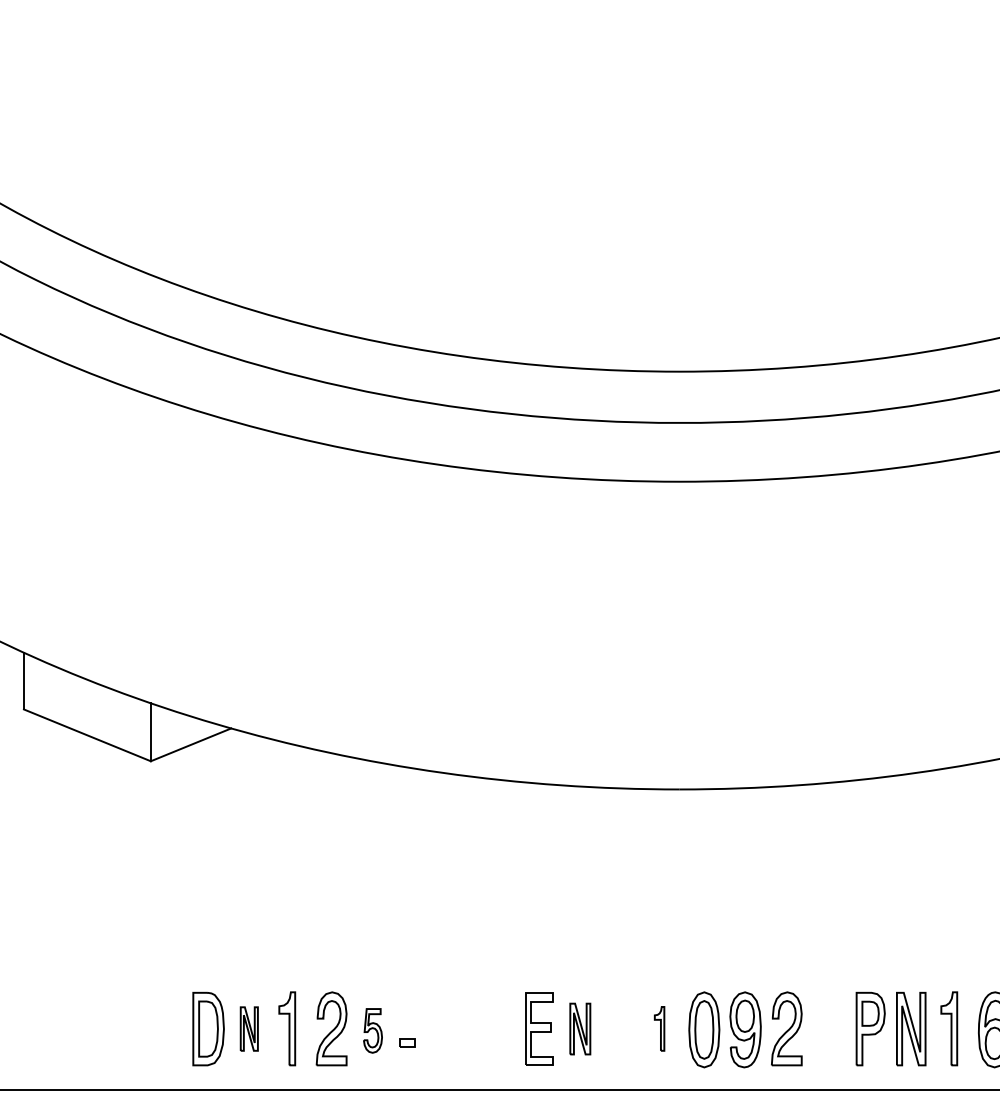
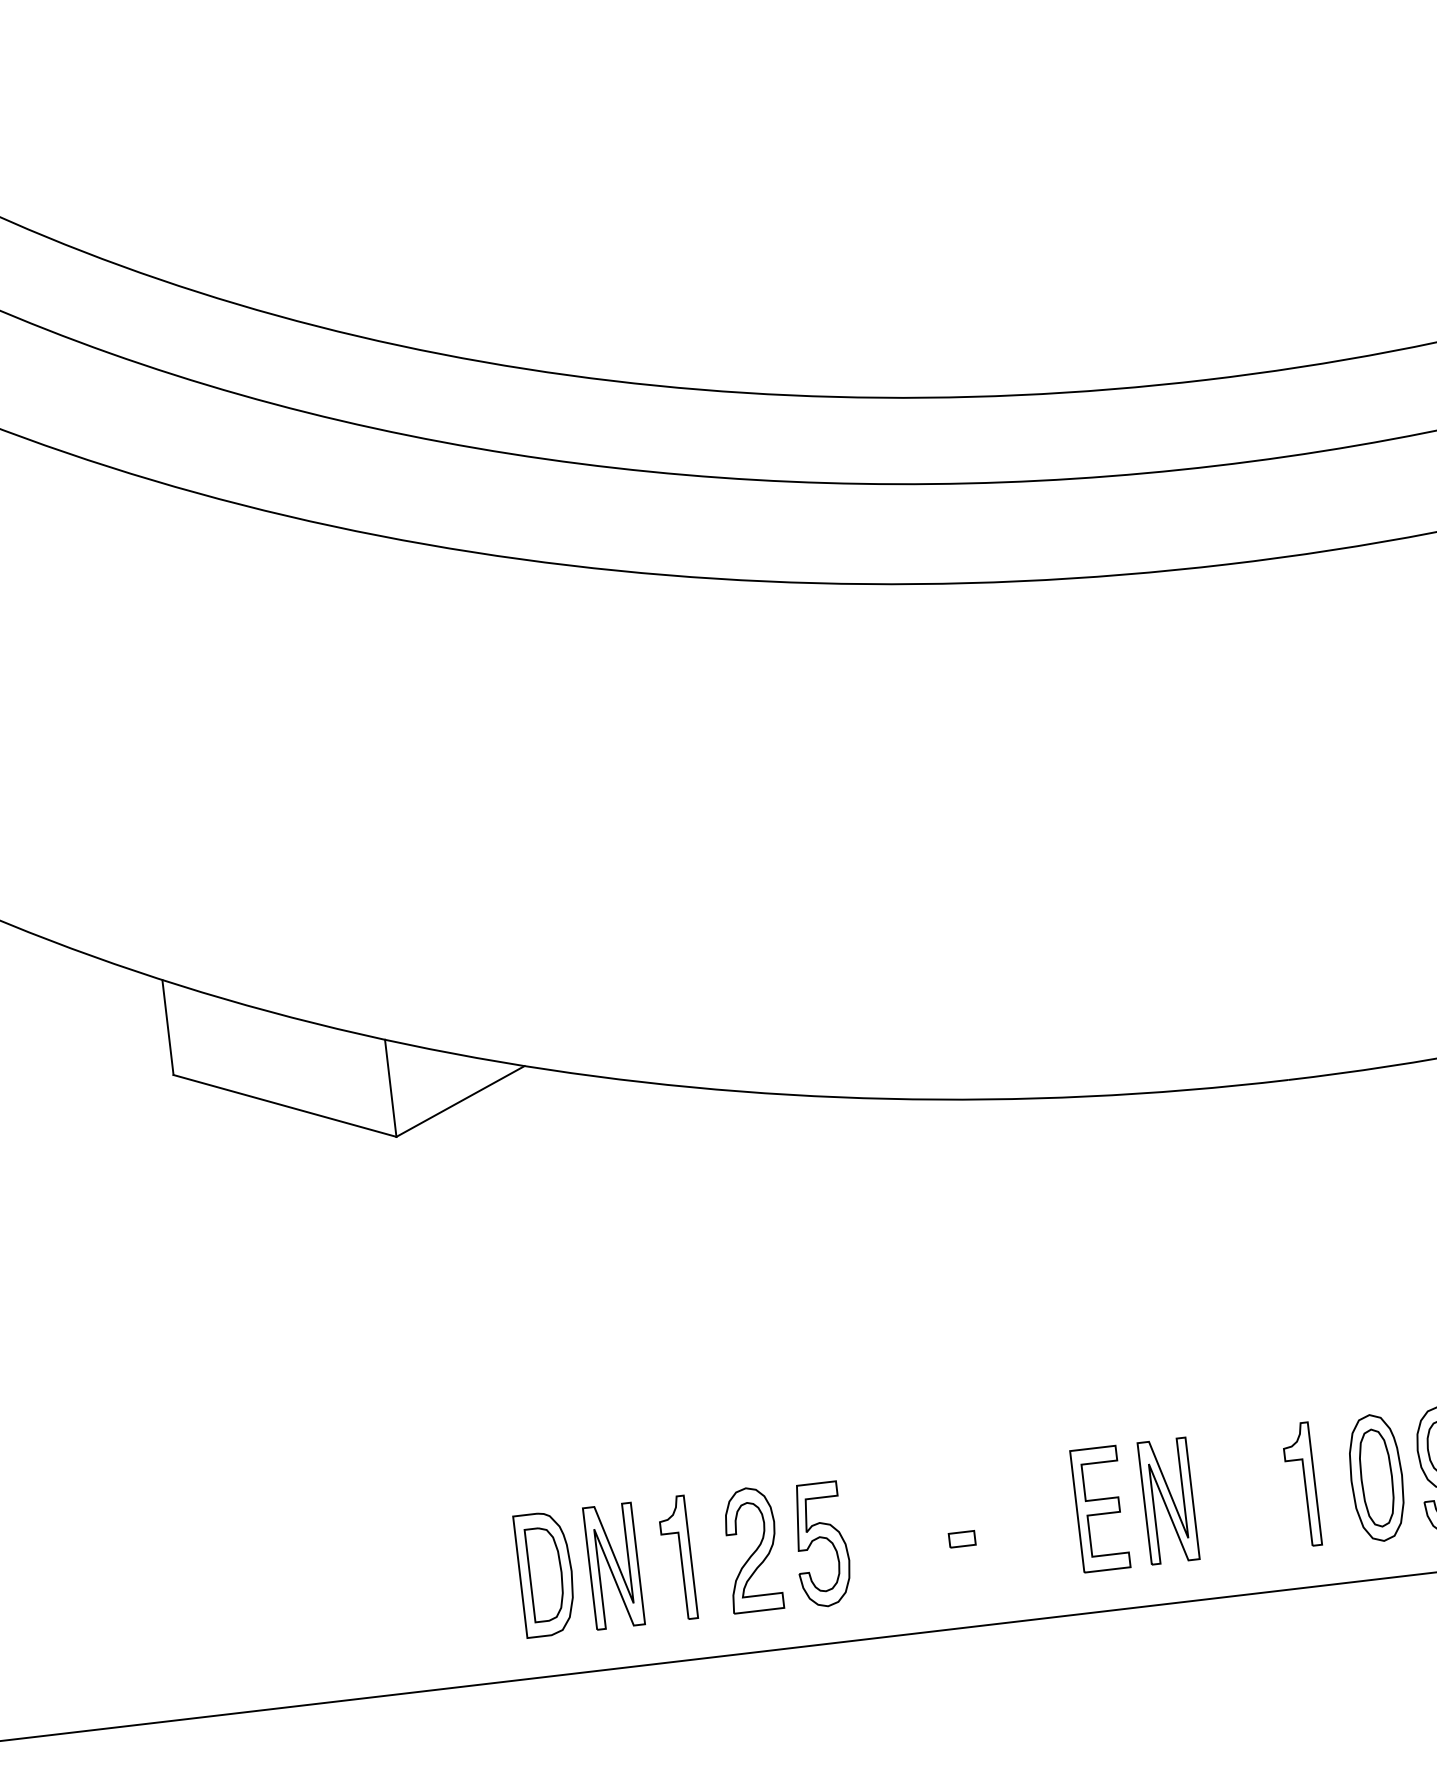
part: (249, 1028) -> (614, 1565), size x1.67
part: (580, 1028) -> (1168, 1500), size x1.43
part: (659, 1028) -> (1301, 1484), size x1.67
part: (372, 1030) -> (820, 1544), size x1.67
part: (407, 1042) -> (962, 1537), moved

